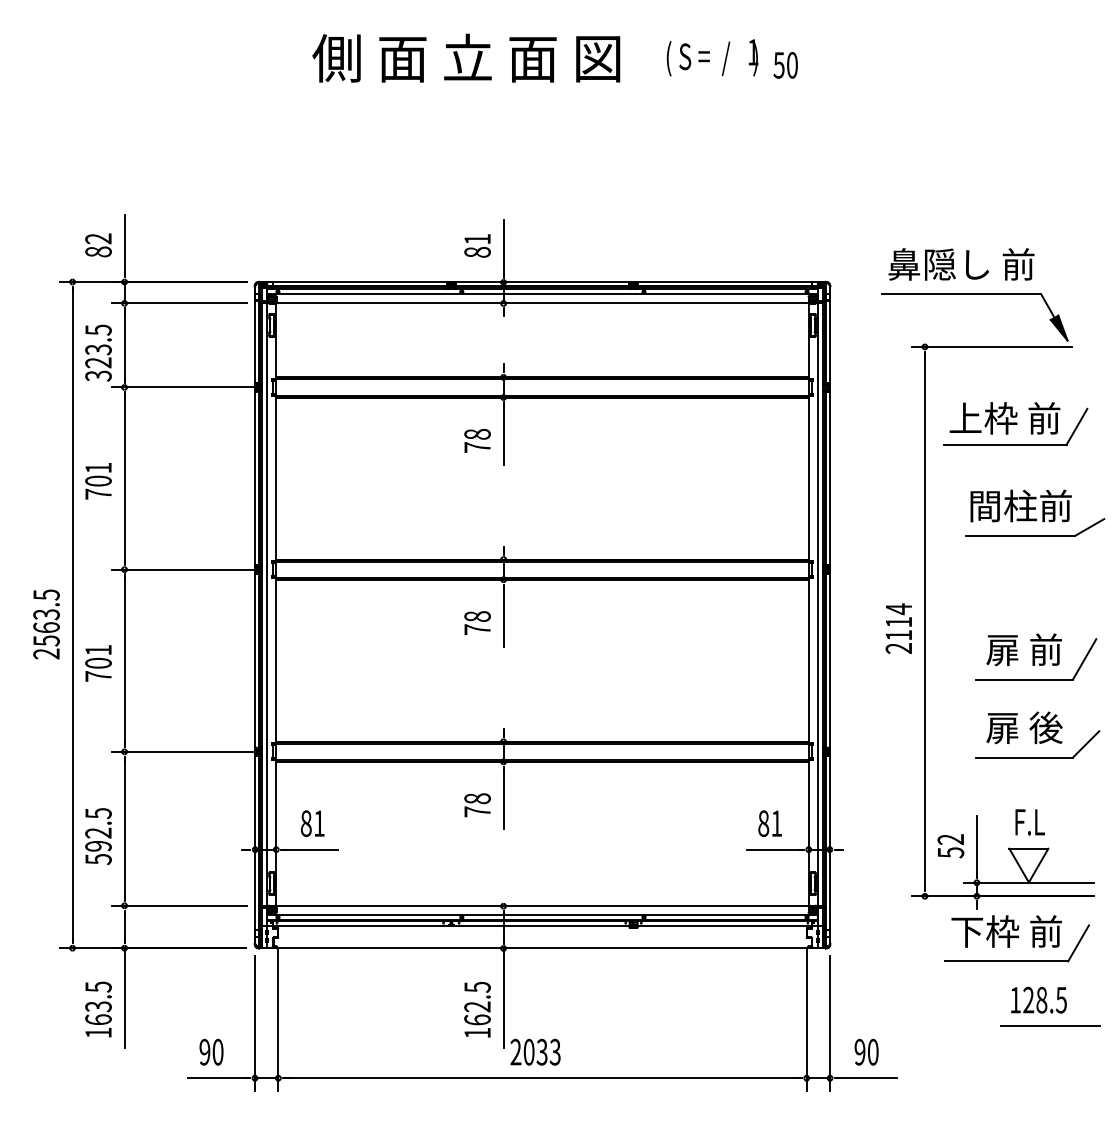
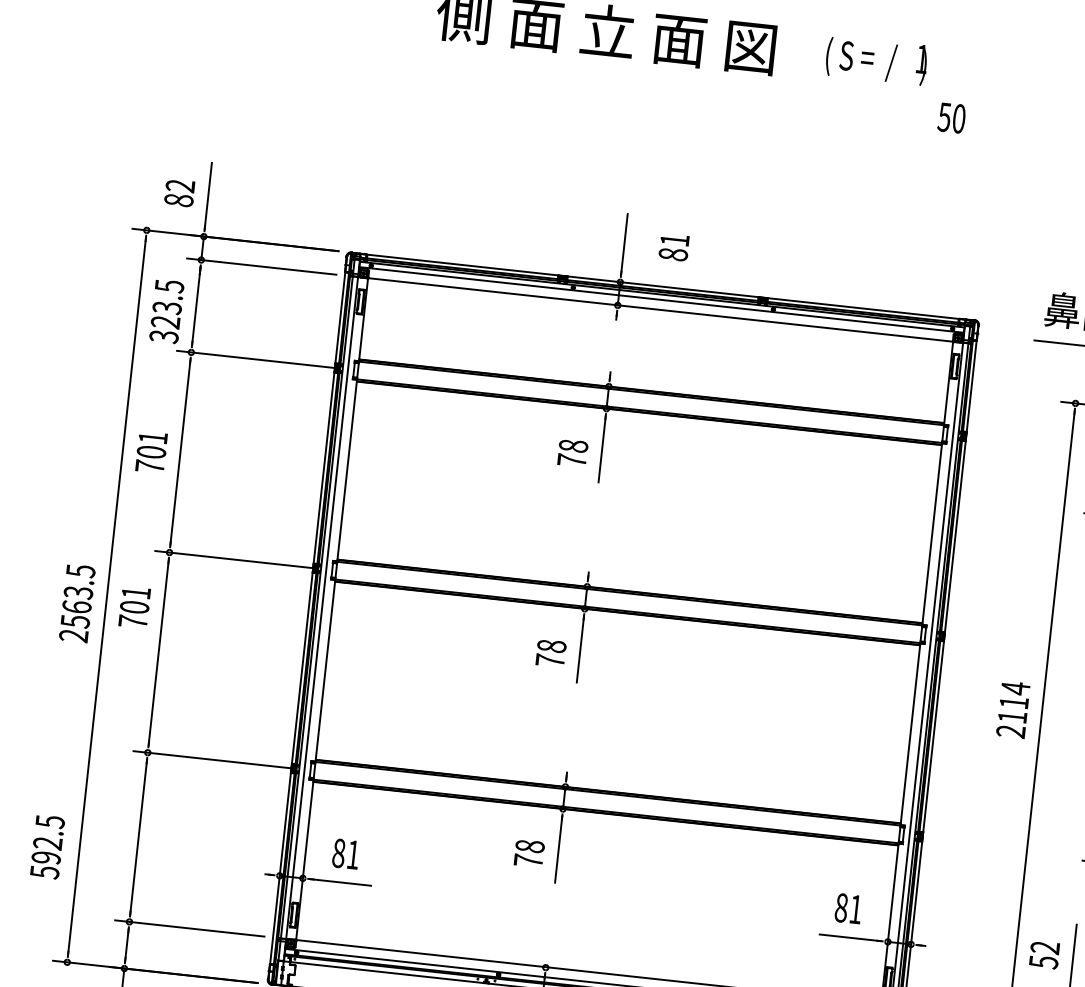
text: (785, 65) -> (951, 118), moved
text: (477, 245) -> (674, 247), moved
text: (98, 663) -> (134, 607), moved
text: (98, 836) -> (47, 847), moved

